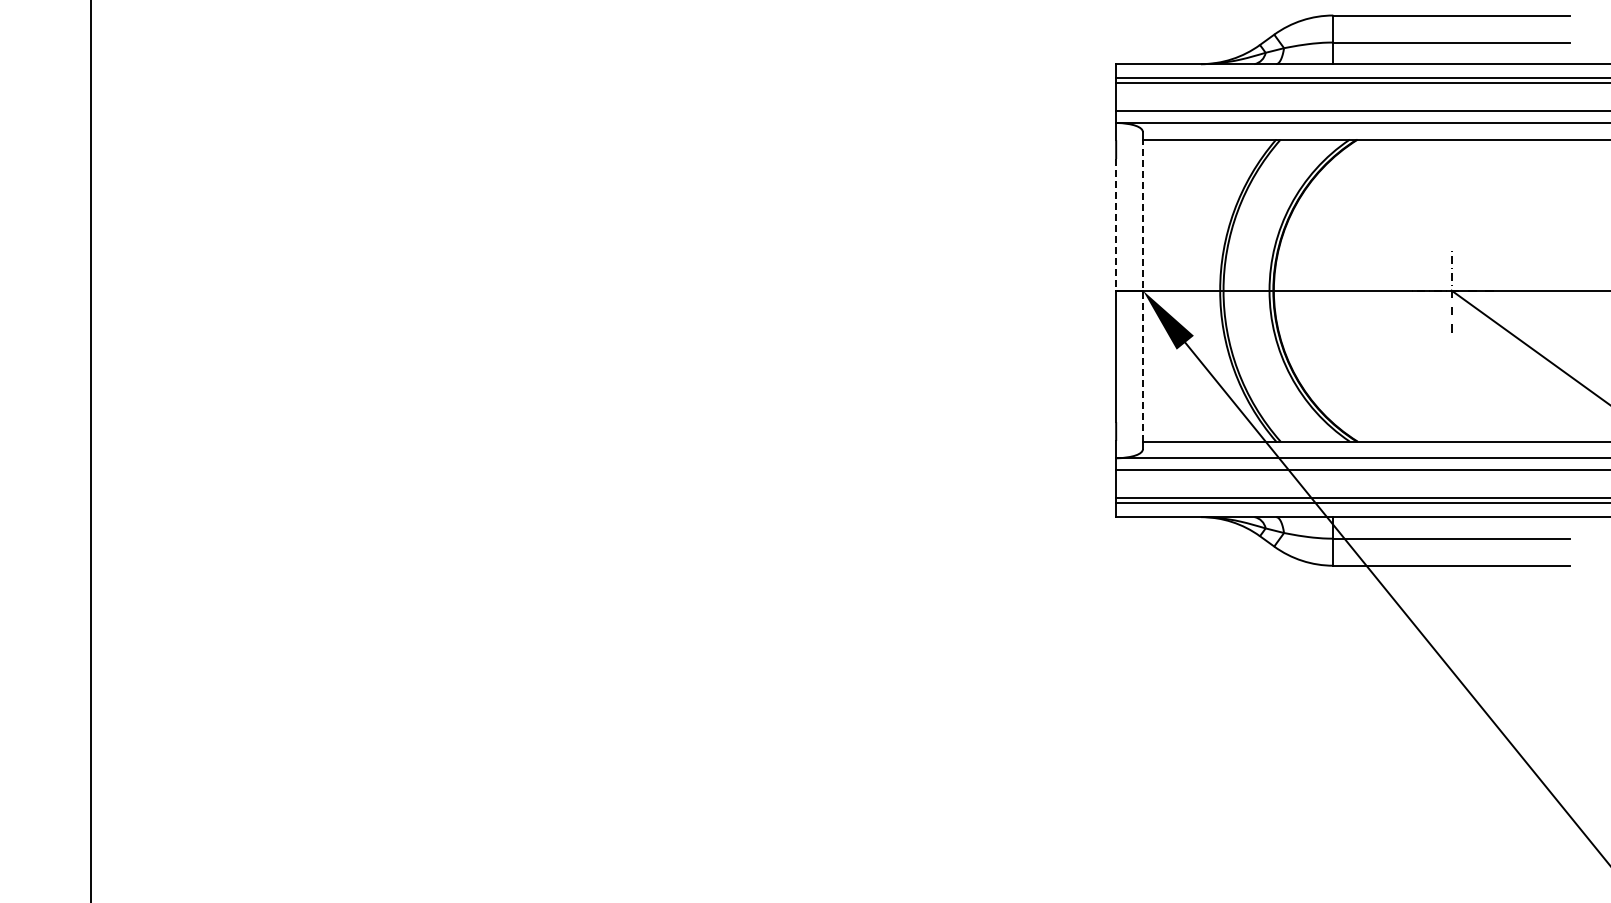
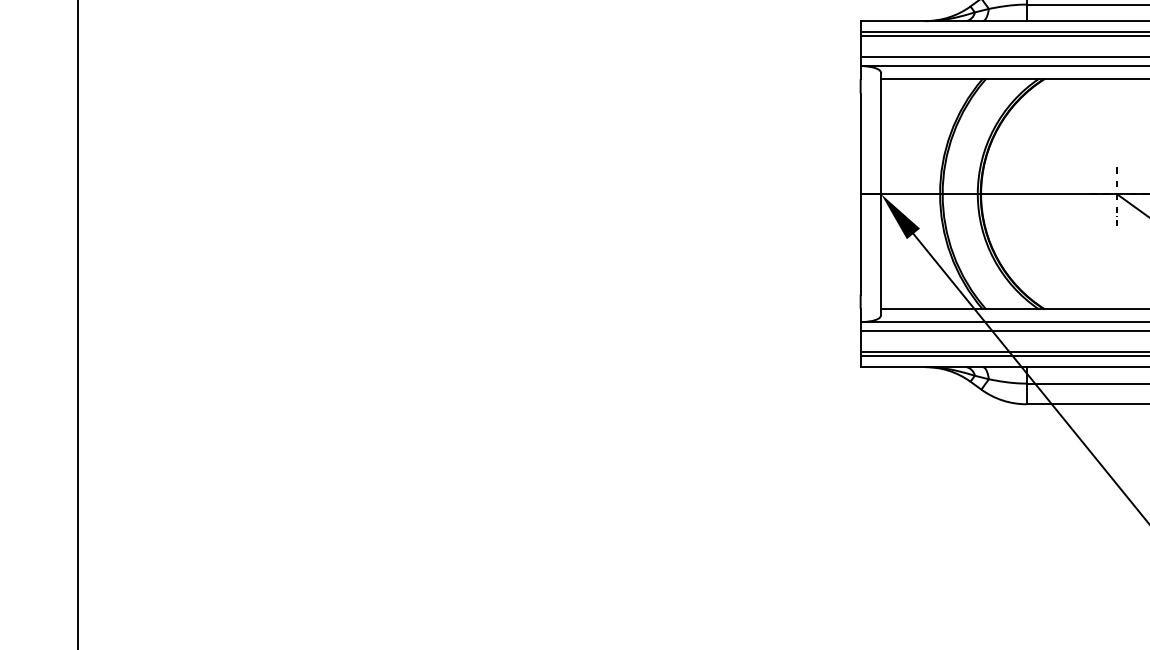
line: (1116, 224) -> (860, 143), dashed -> solid
line: (1143, 290) -> (881, 194), dashed -> solid

